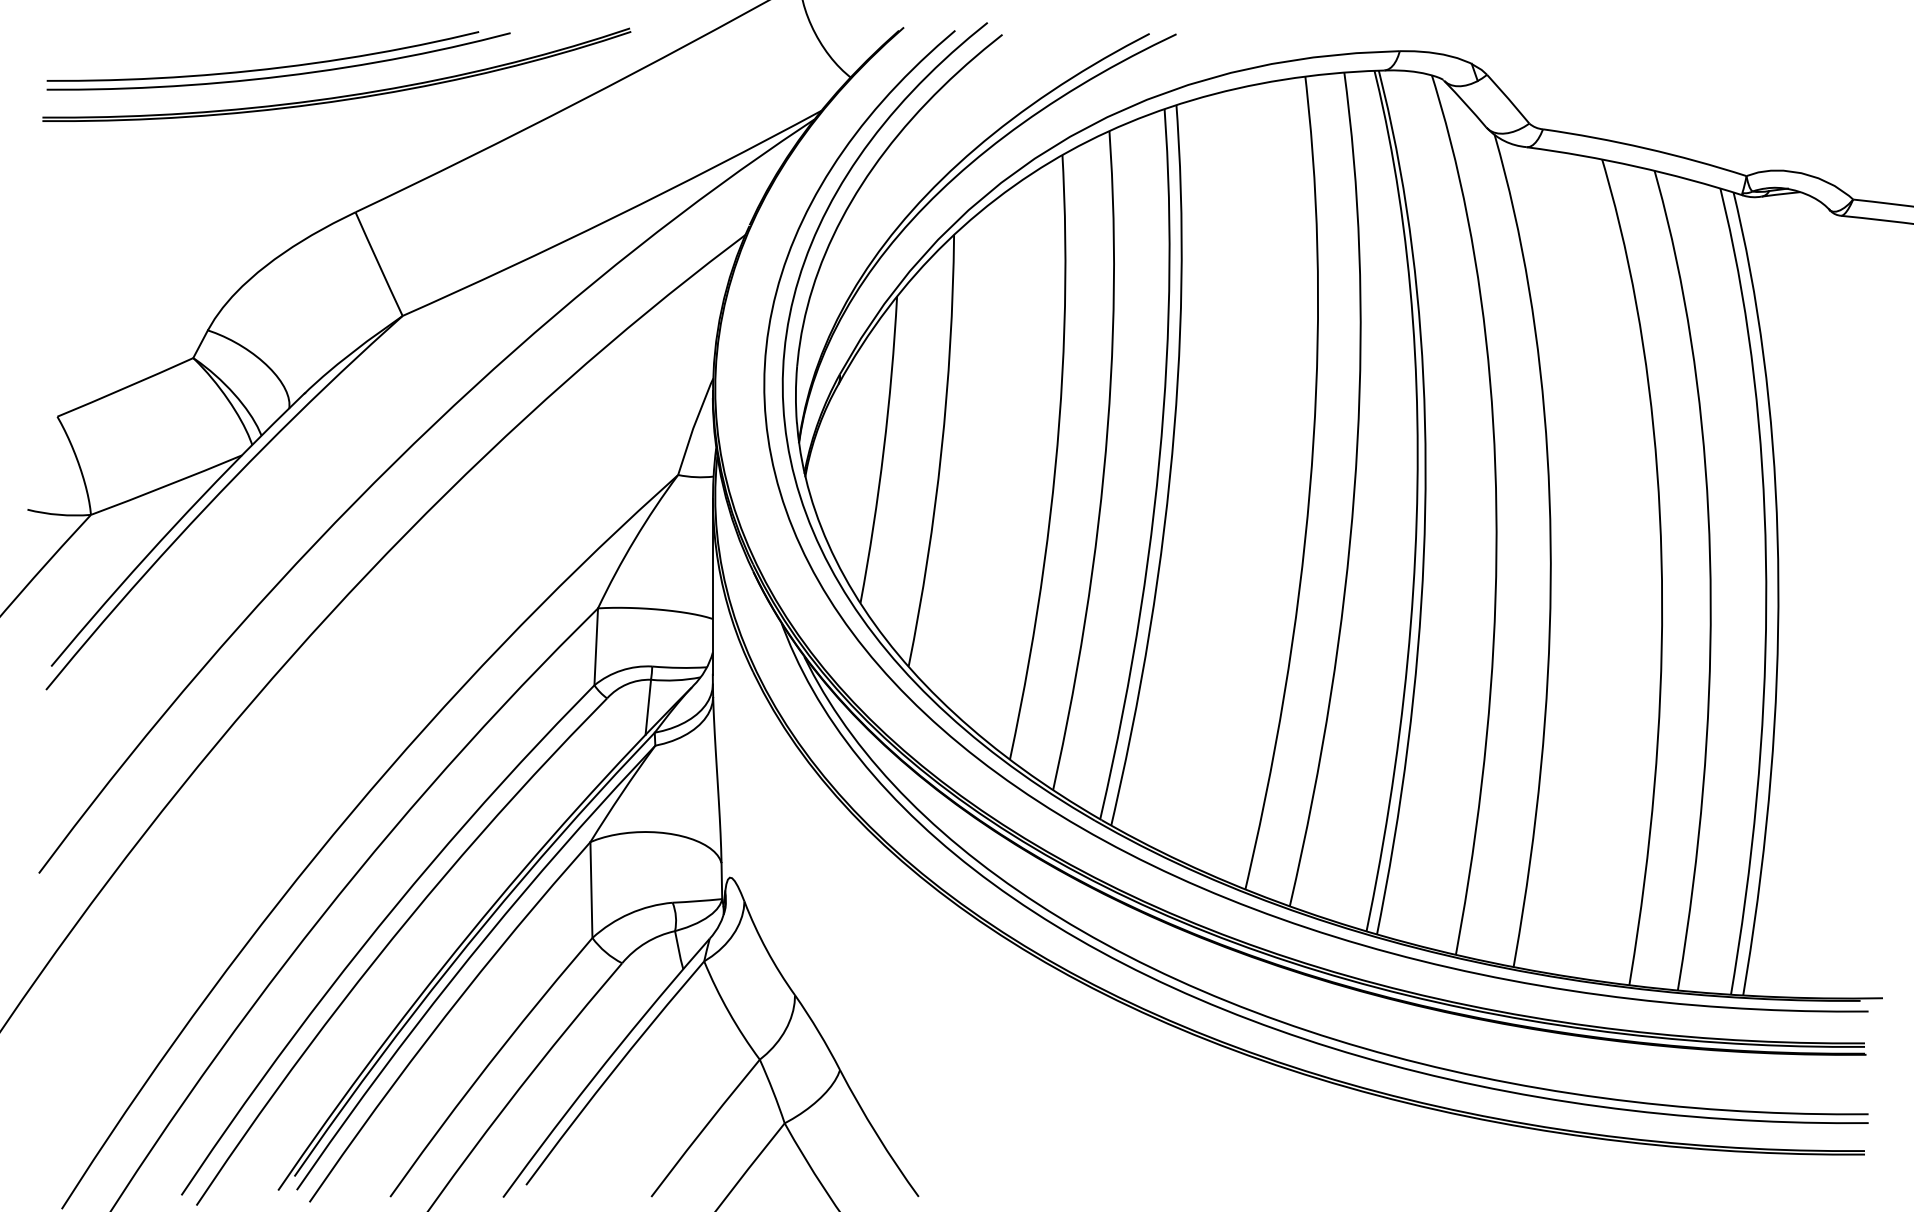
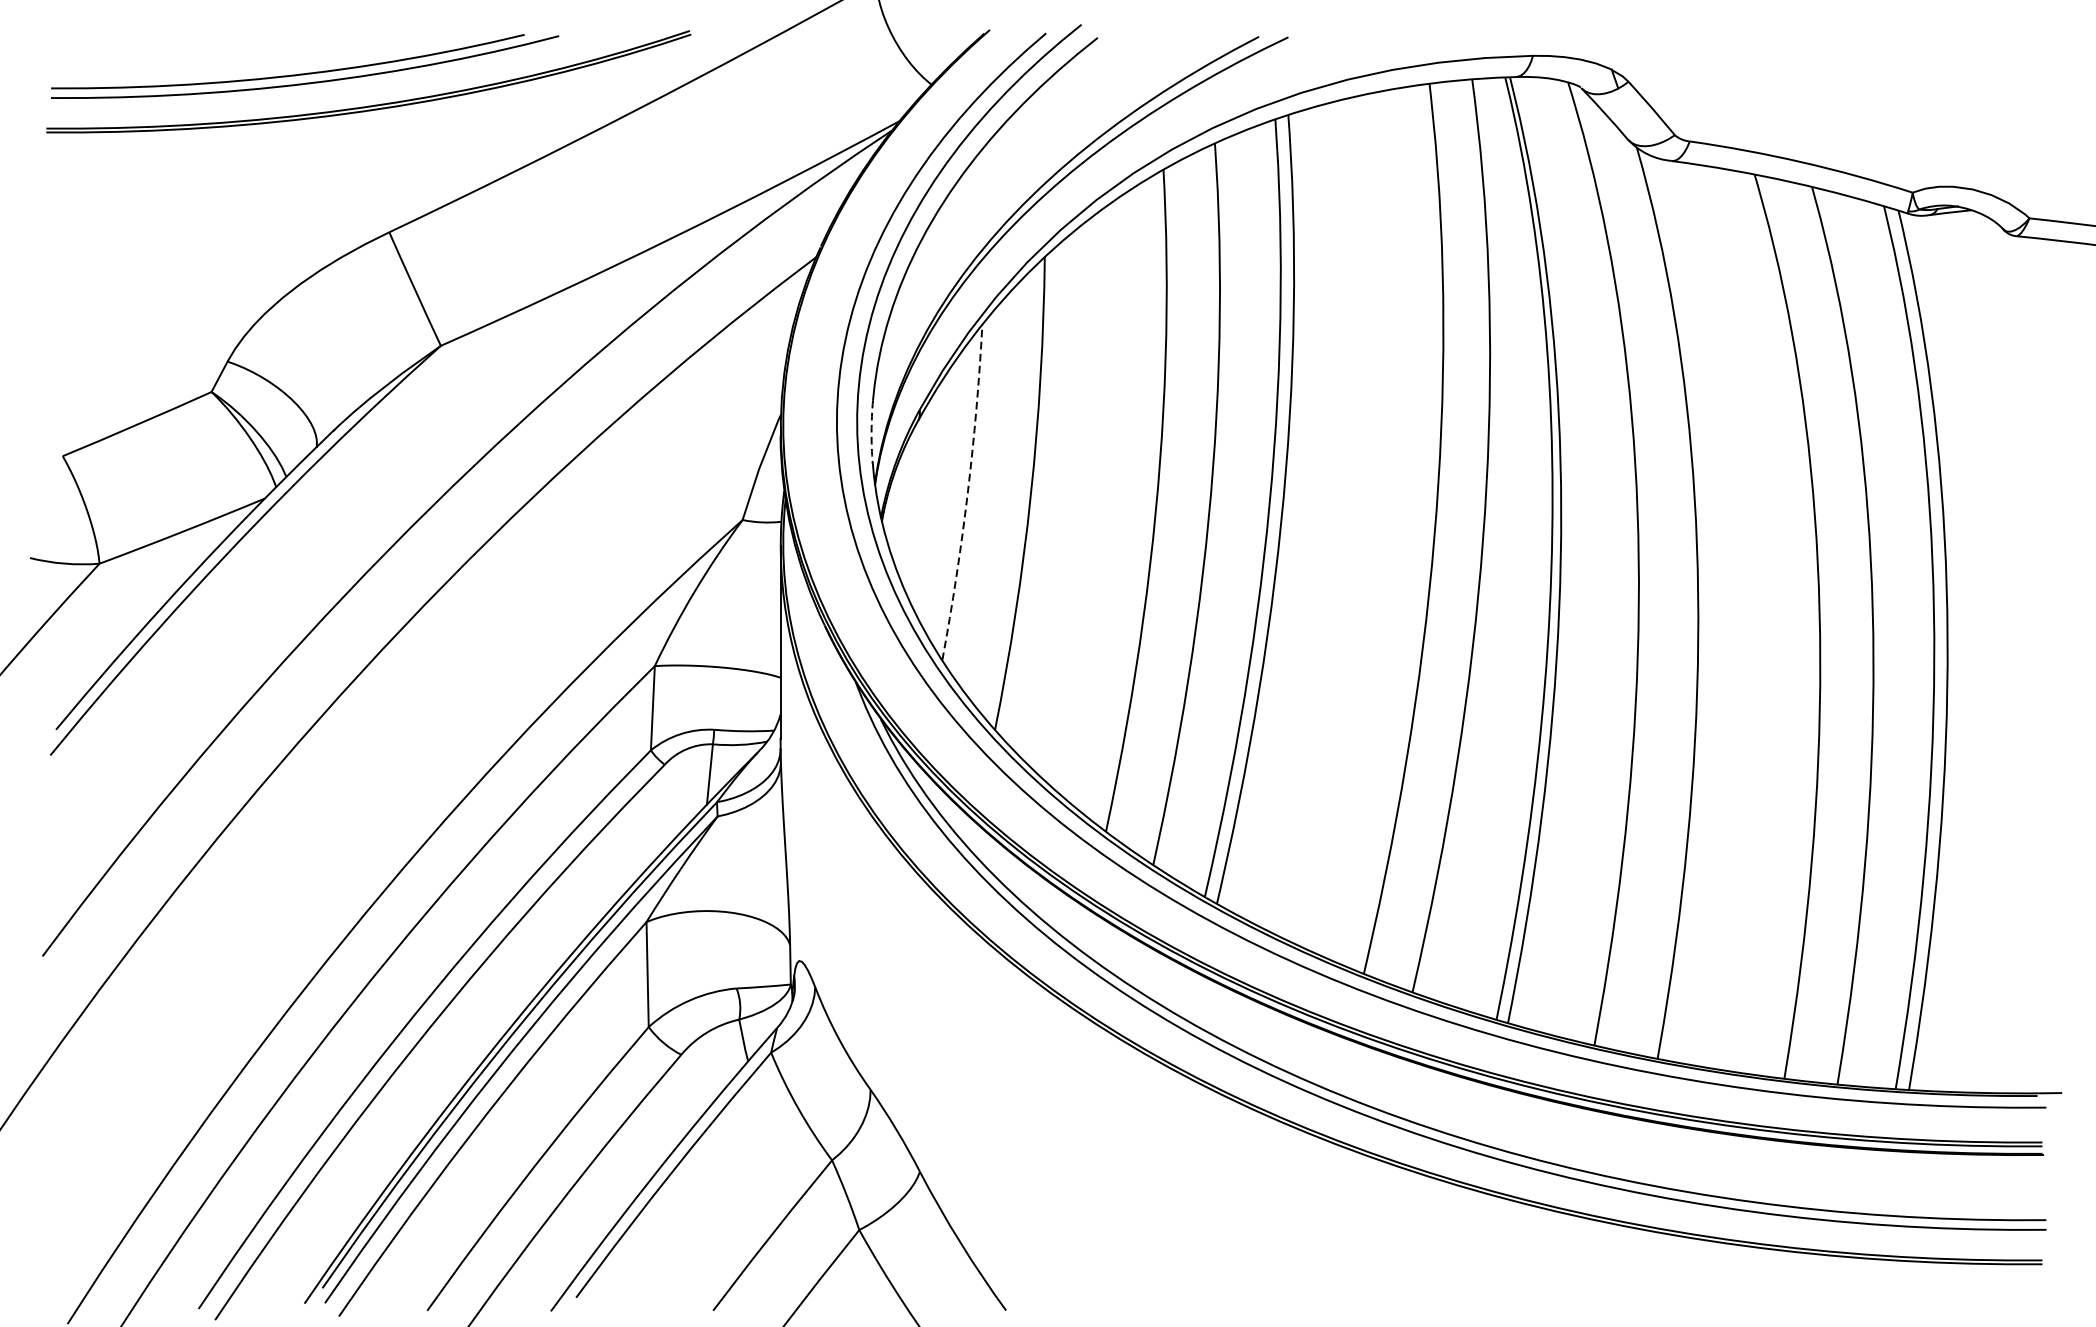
arc: (795, 394) -> (871, 431), solid -> dashed
arc: (883, 450) -> (967, 493), solid -> dashed

